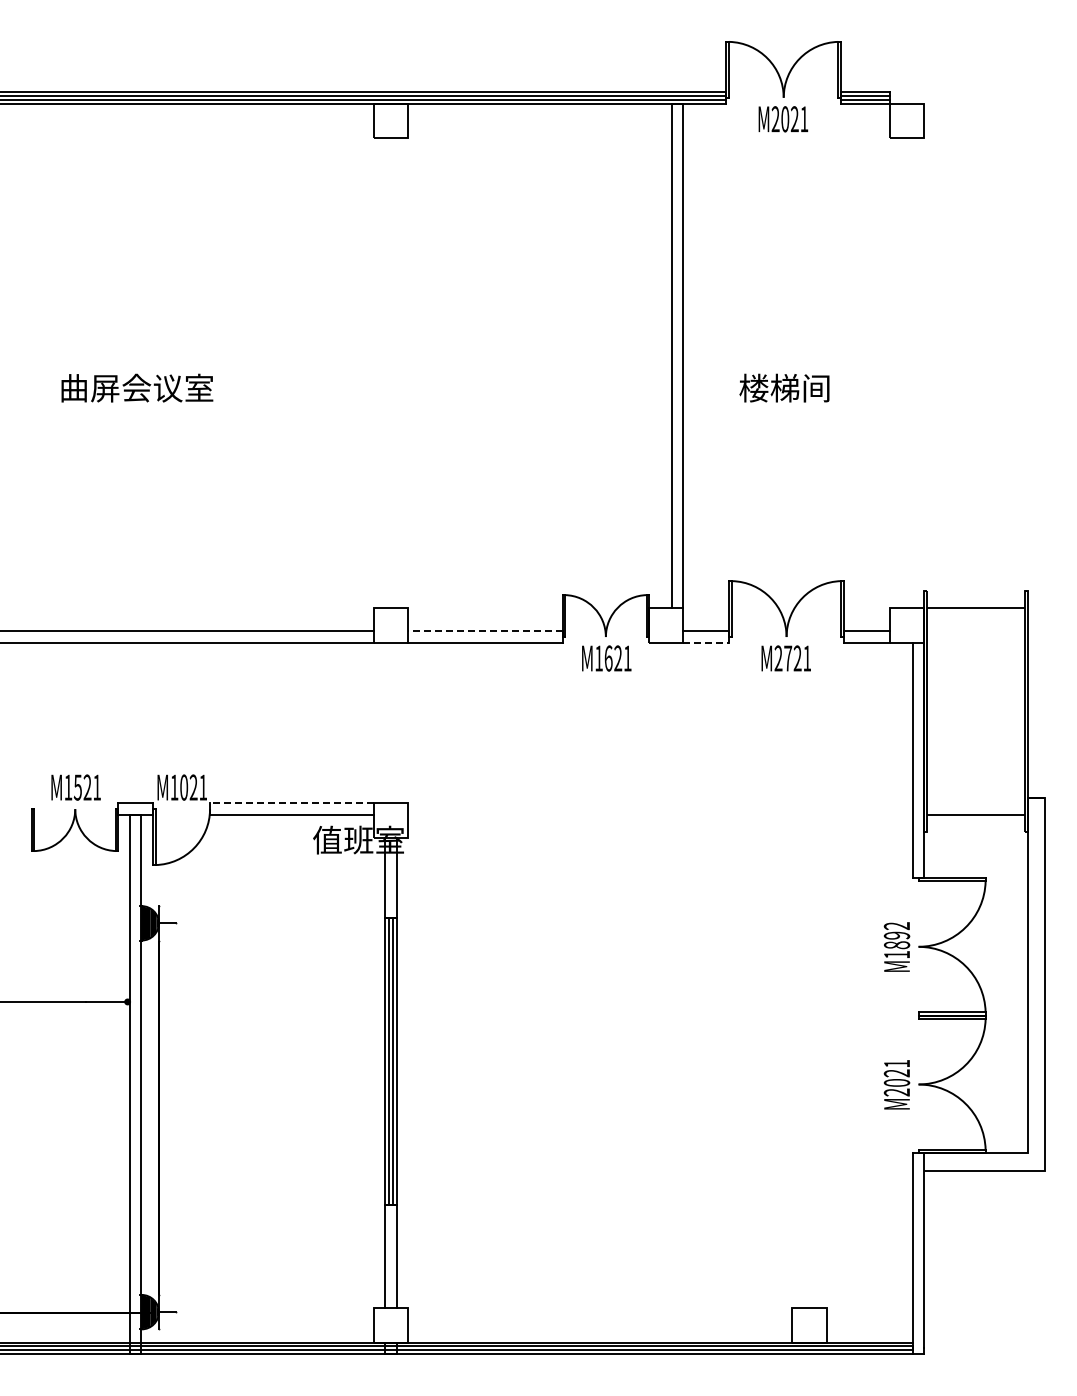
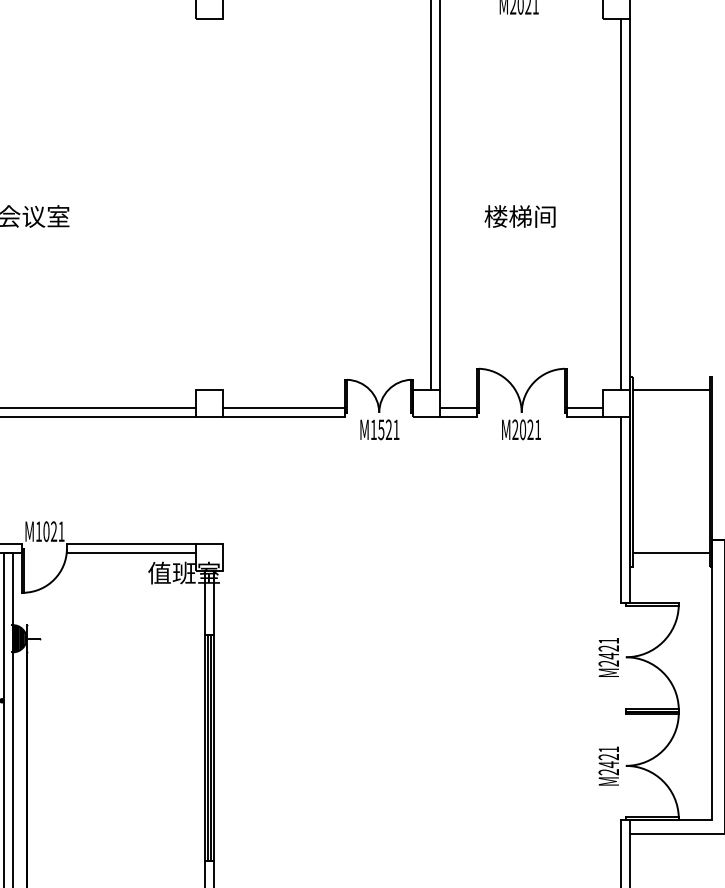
line: (912, 372) -> (621, 204), added
line: (924, 372) -> (630, 204), added
line: (484, 631) -> (283, 408), dashed -> solid
line: (706, 642) -> (458, 417), dashed -> solid
text: (608, 658) -> (381, 429), M1621 -> M1521
text: (788, 658) -> (523, 429), M2721 -> M2021
line: (291, 803) -> (131, 544), dashed -> solid
text: (896, 940) -> (608, 652), M1892 -> M2421
text: (896, 1082) -> (608, 764), M2021 -> M2421

